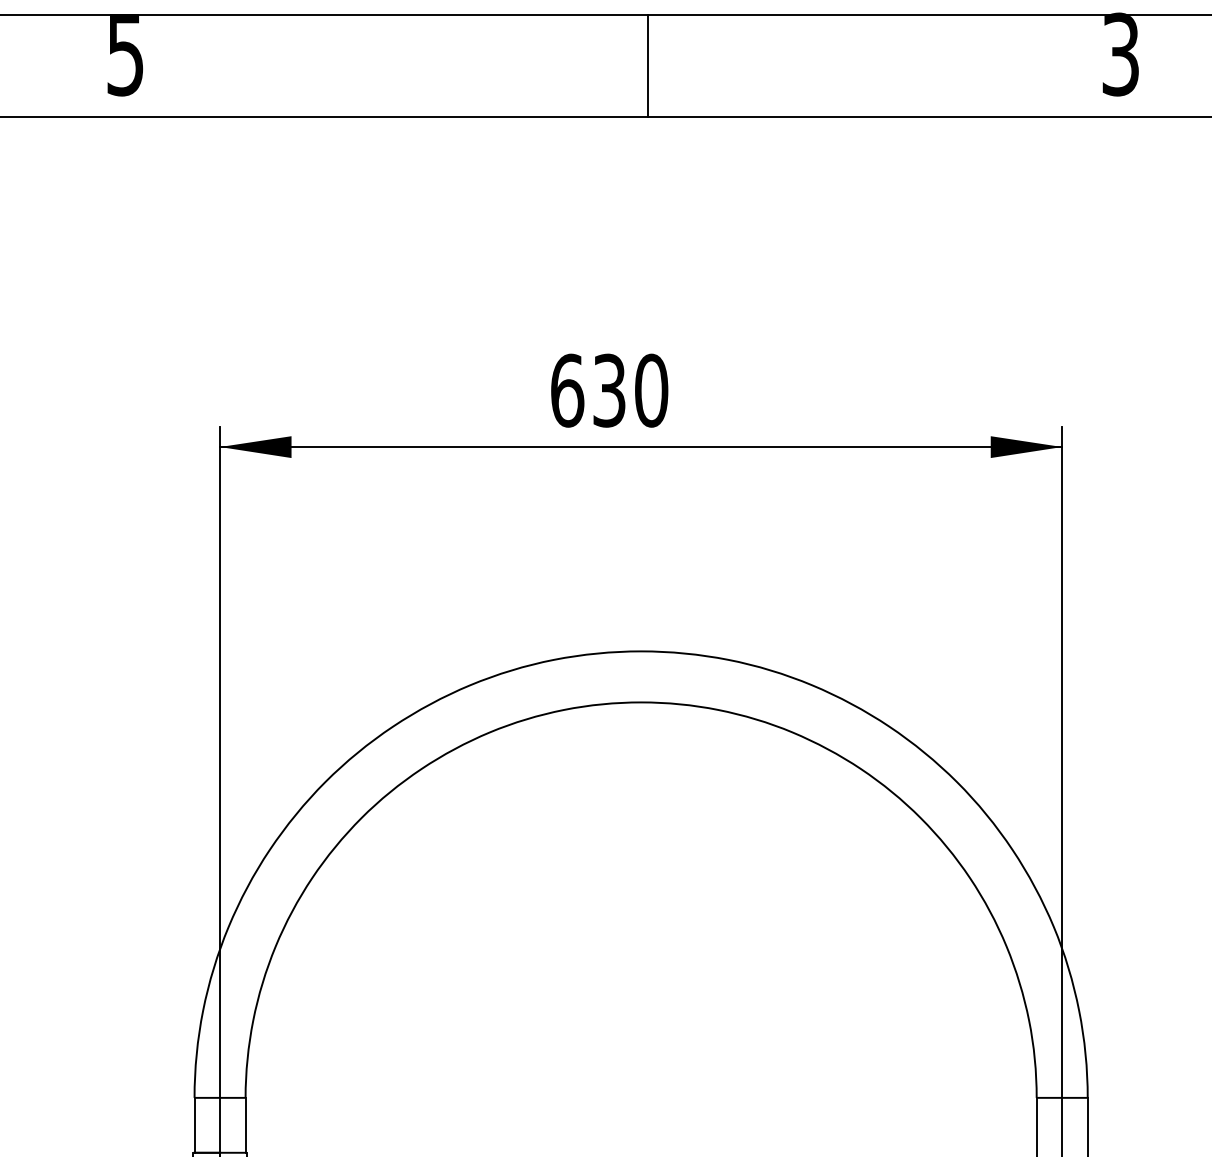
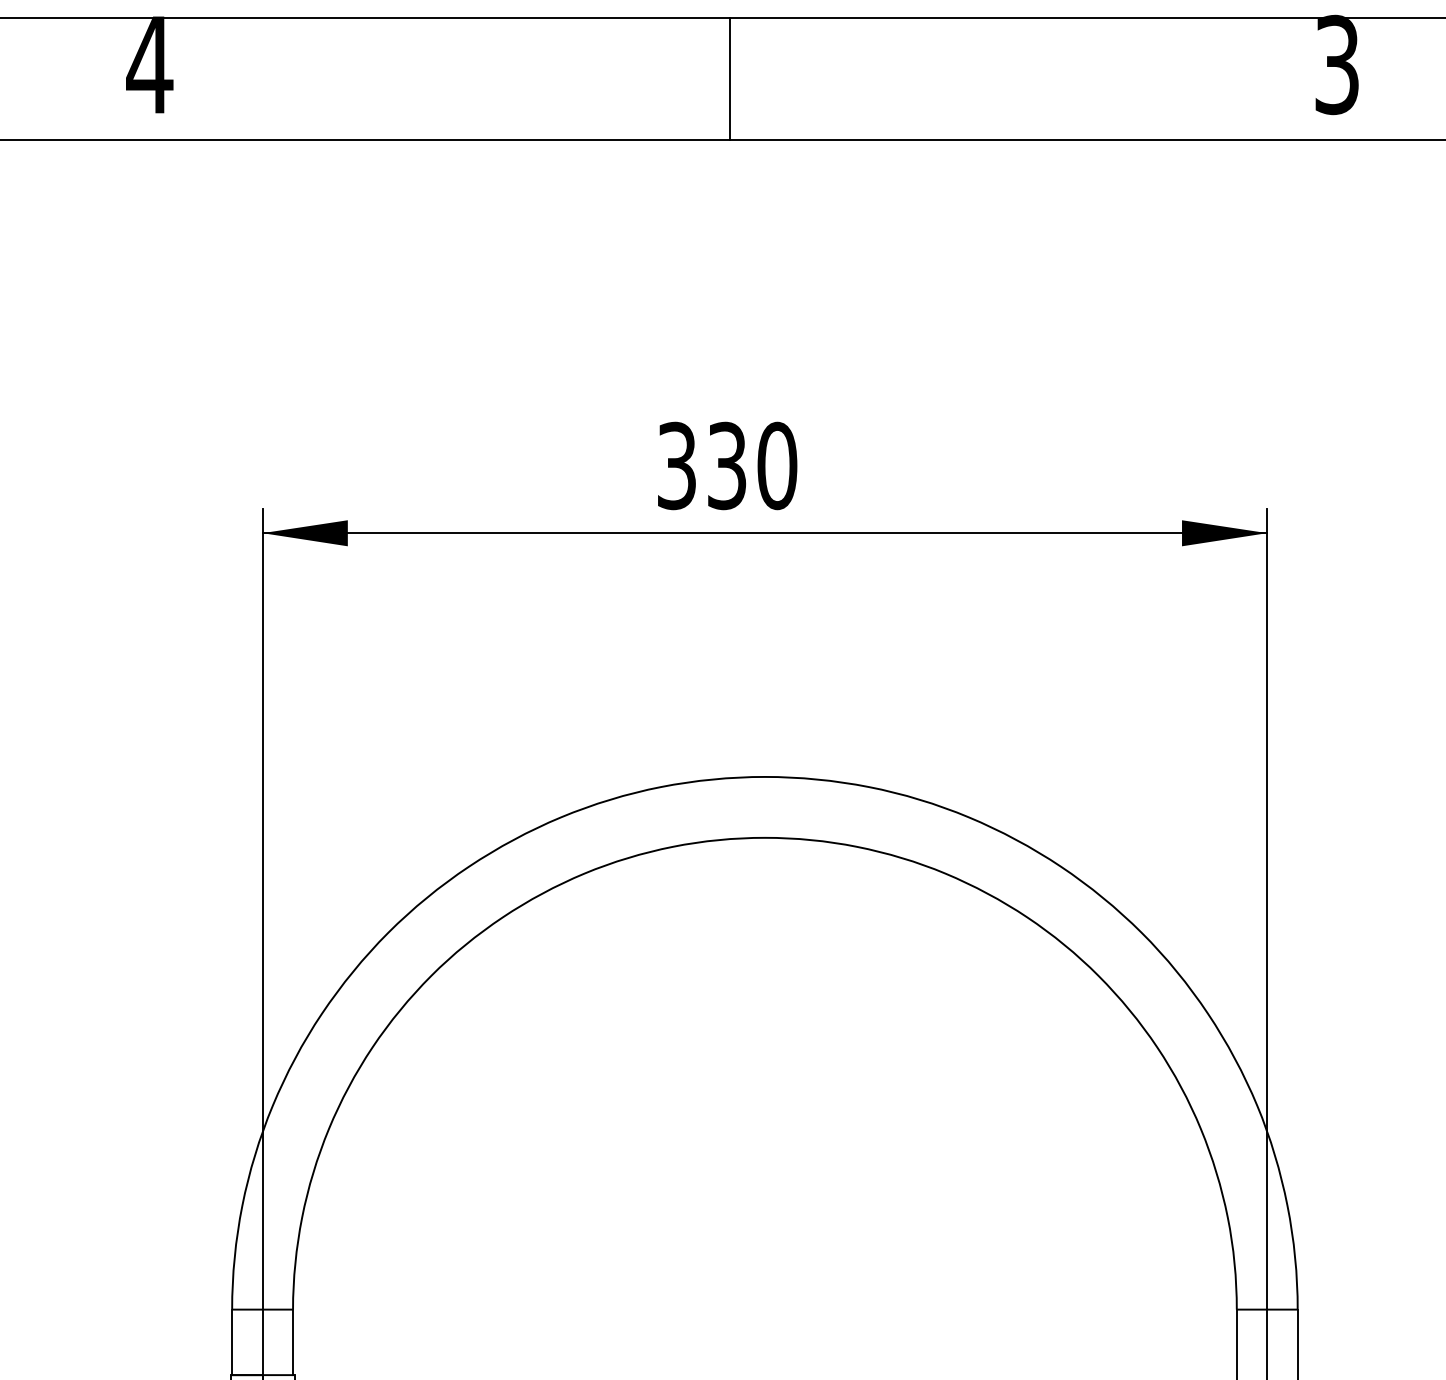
text: (125, 56) -> (149, 67), 5 -> 4
line: (648, 66) -> (729, 79), moved
text: (567, 390) -> (677, 465), 630 -> 330

